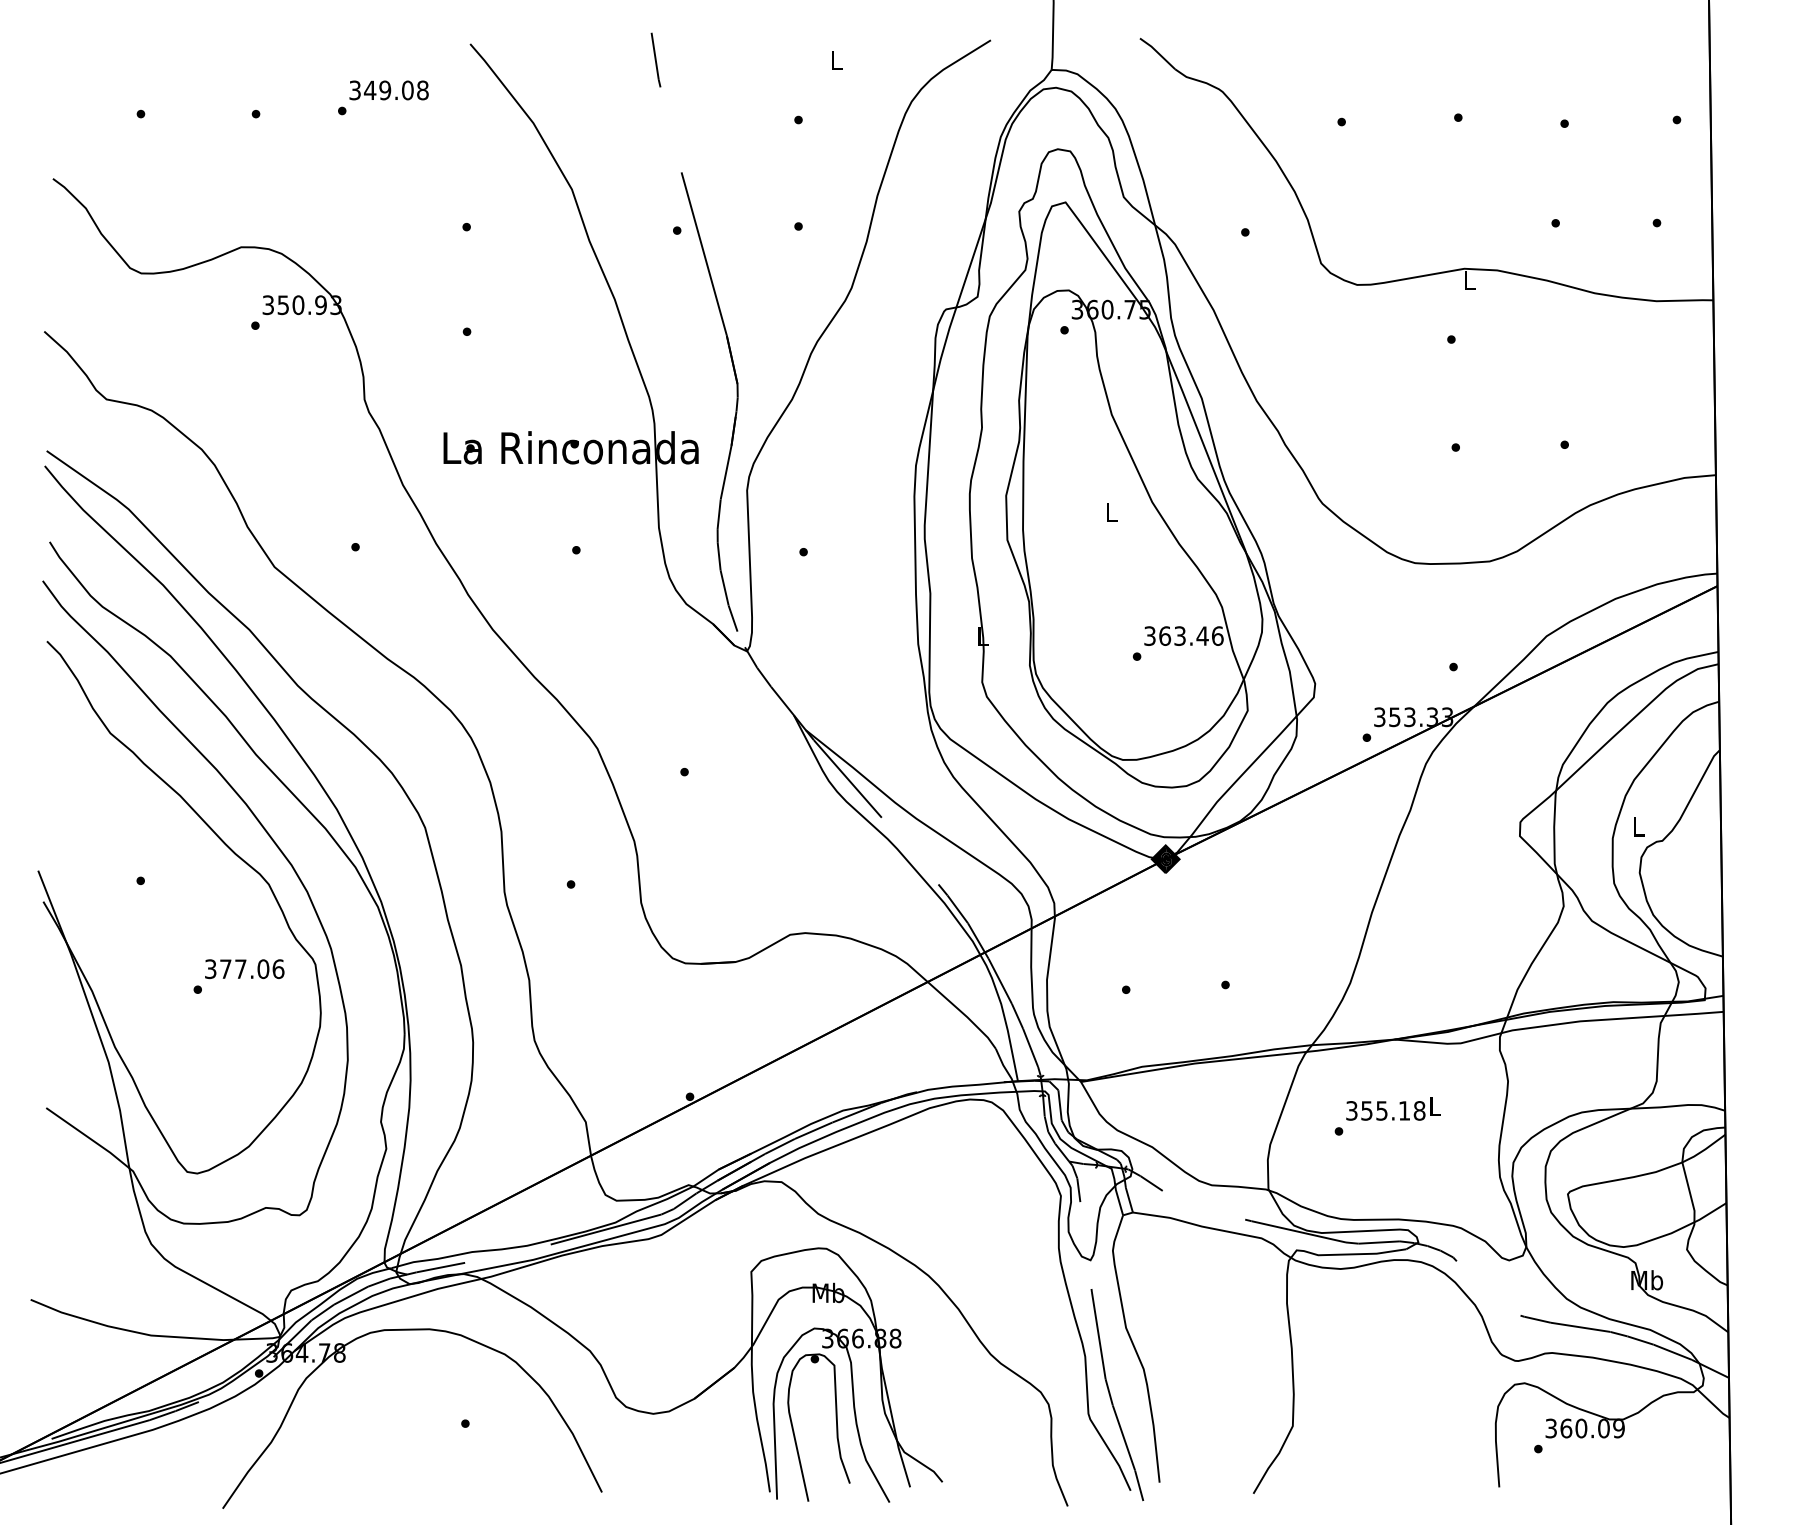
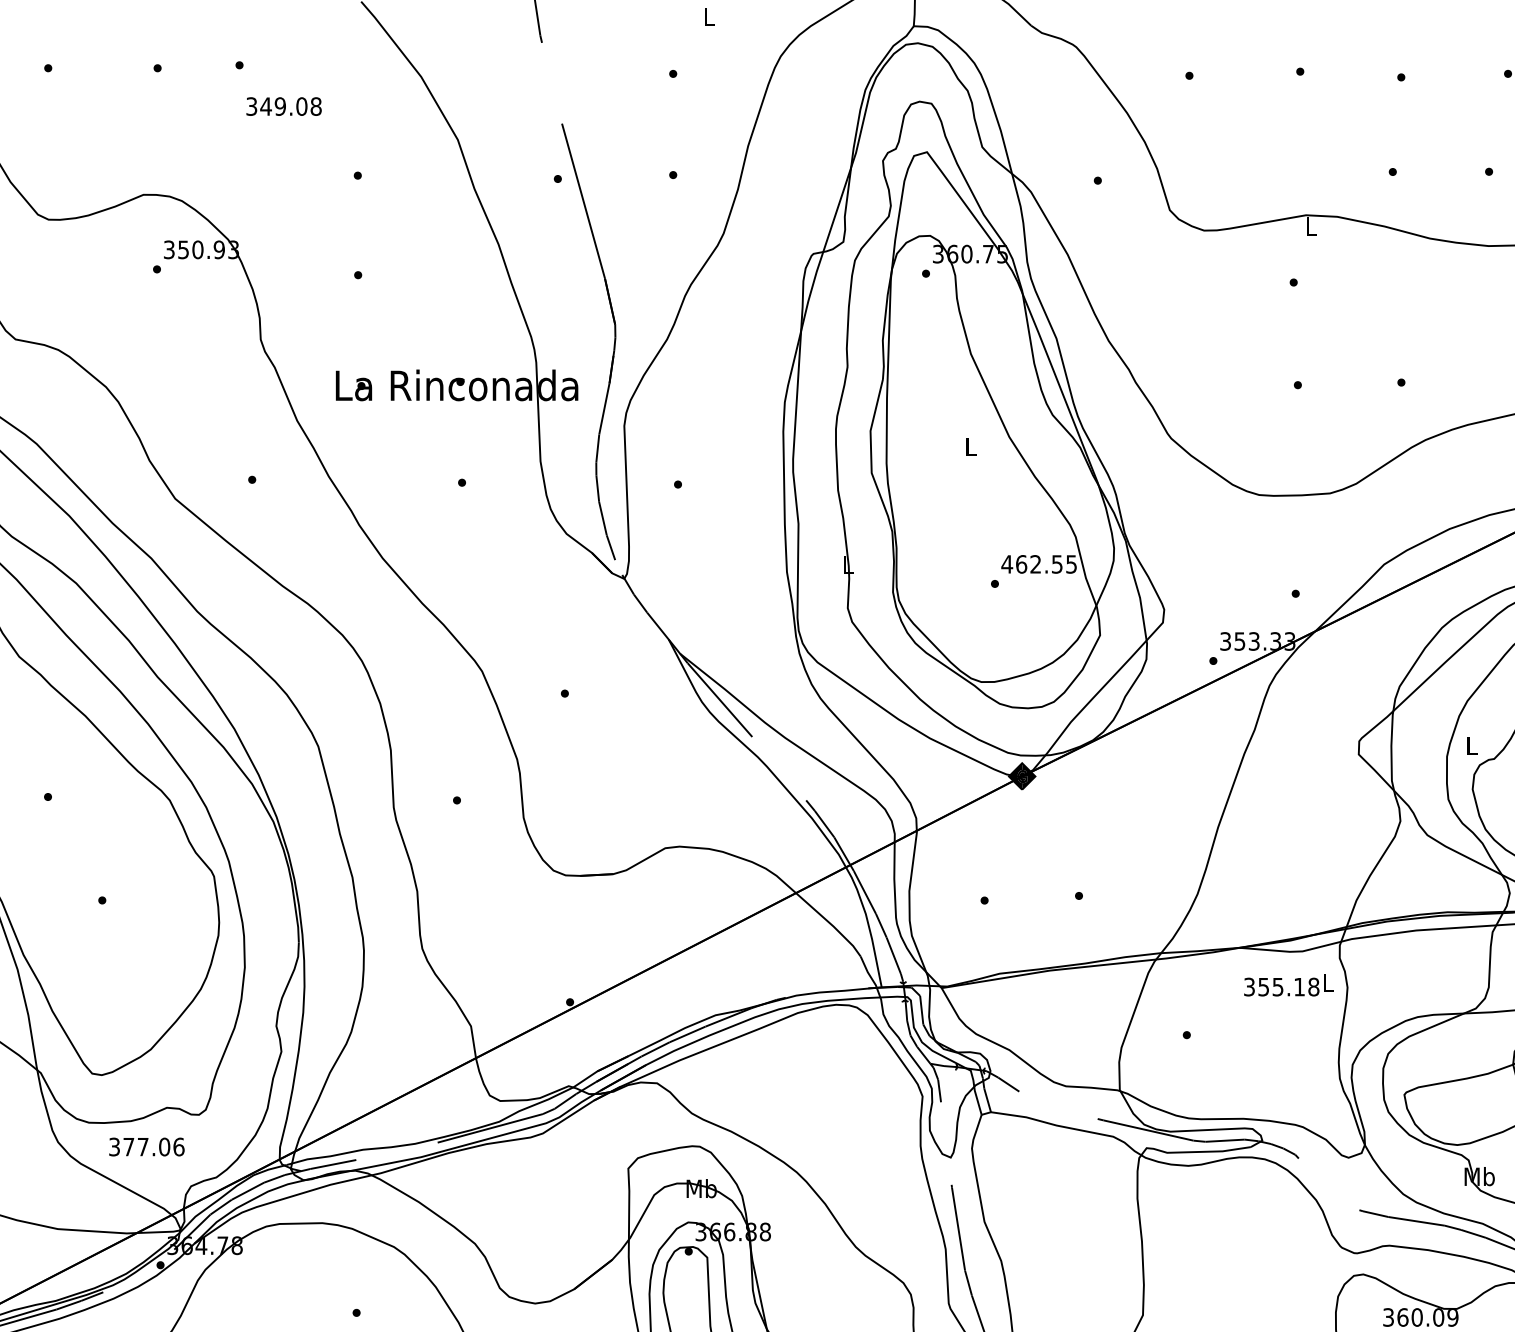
text: (388, 90) -> (283, 106), moved
text: (1183, 635) -> (1039, 563), 363.46 -> 462.55
text: (244, 969) -> (146, 1147), moved
text: (1393, 1108) -> (1289, 984), moved

